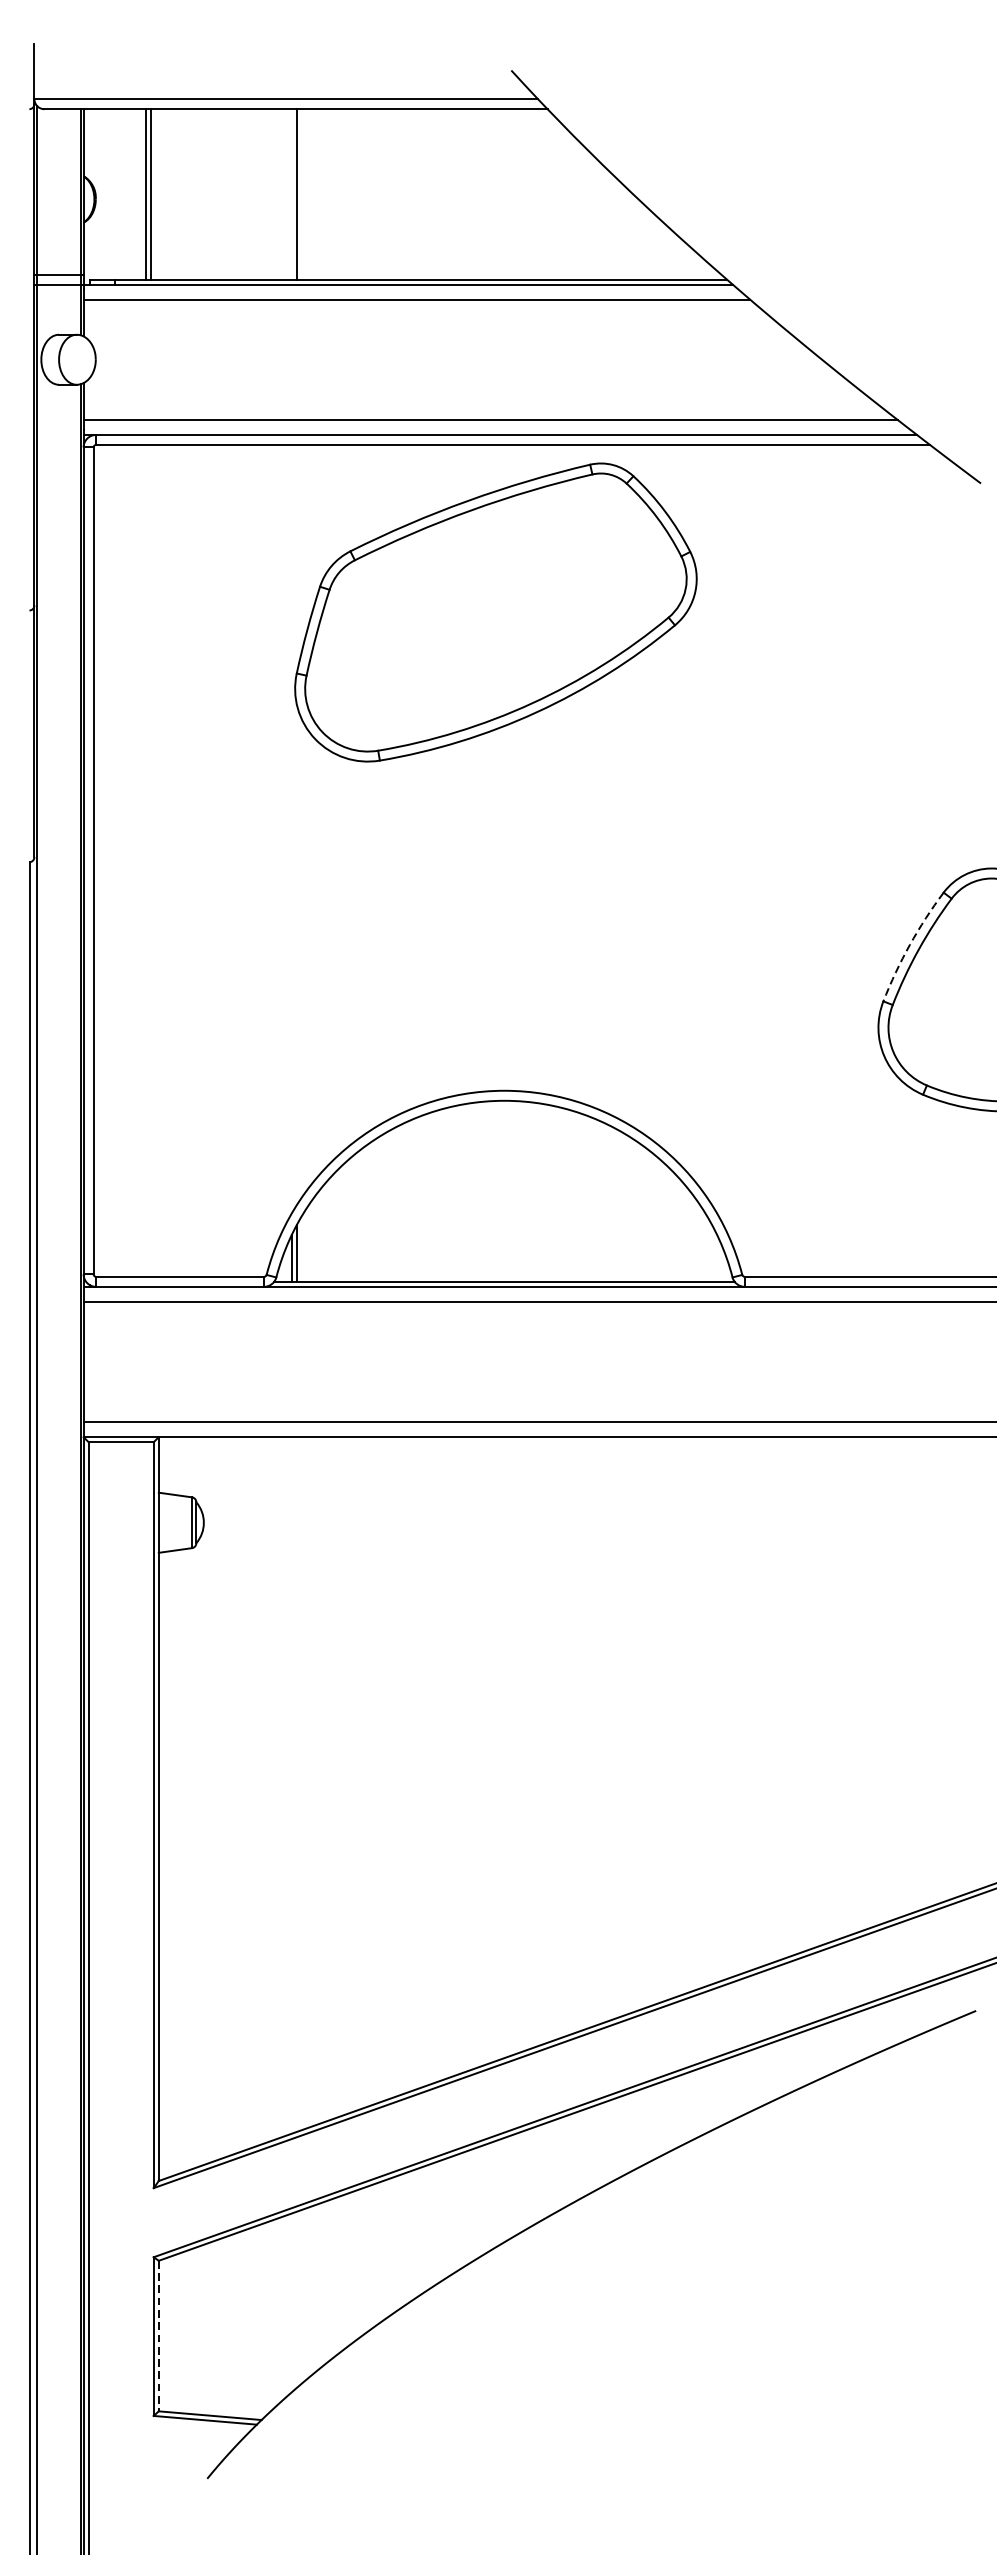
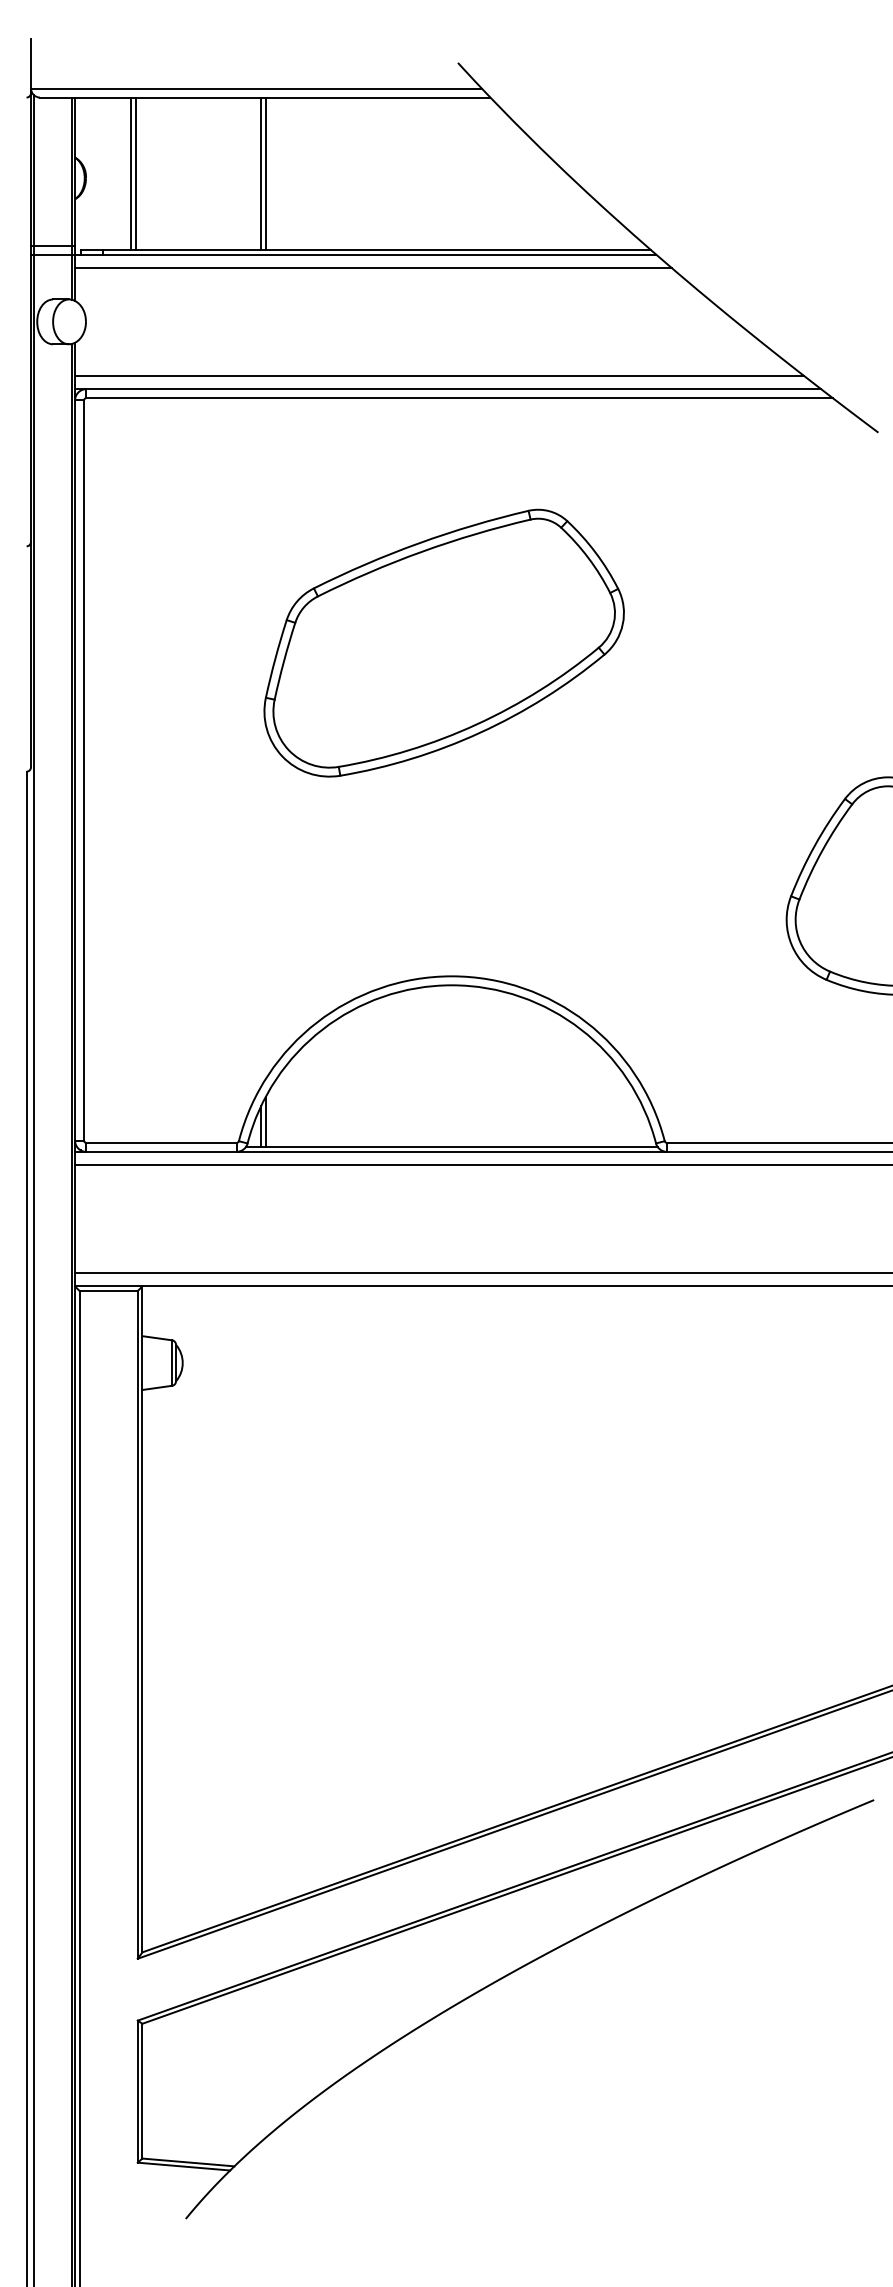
line: (291, 194) -> (261, 173), added
part: (495, 611) -> (443, 642), moved
arc: (909, 944) -> (814, 845), dashed -> solid
line: (158, 2336) -> (142, 2091), dashed -> solid

